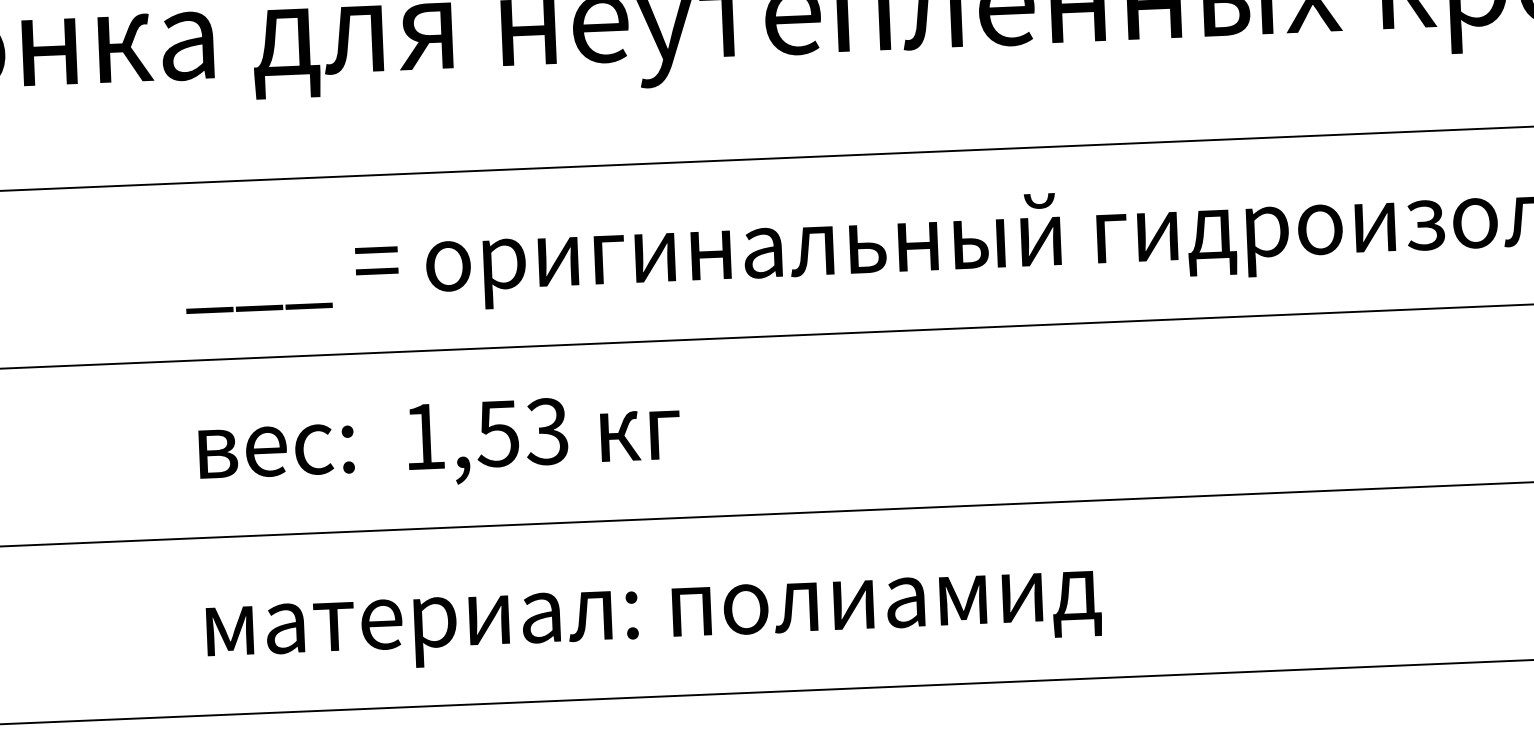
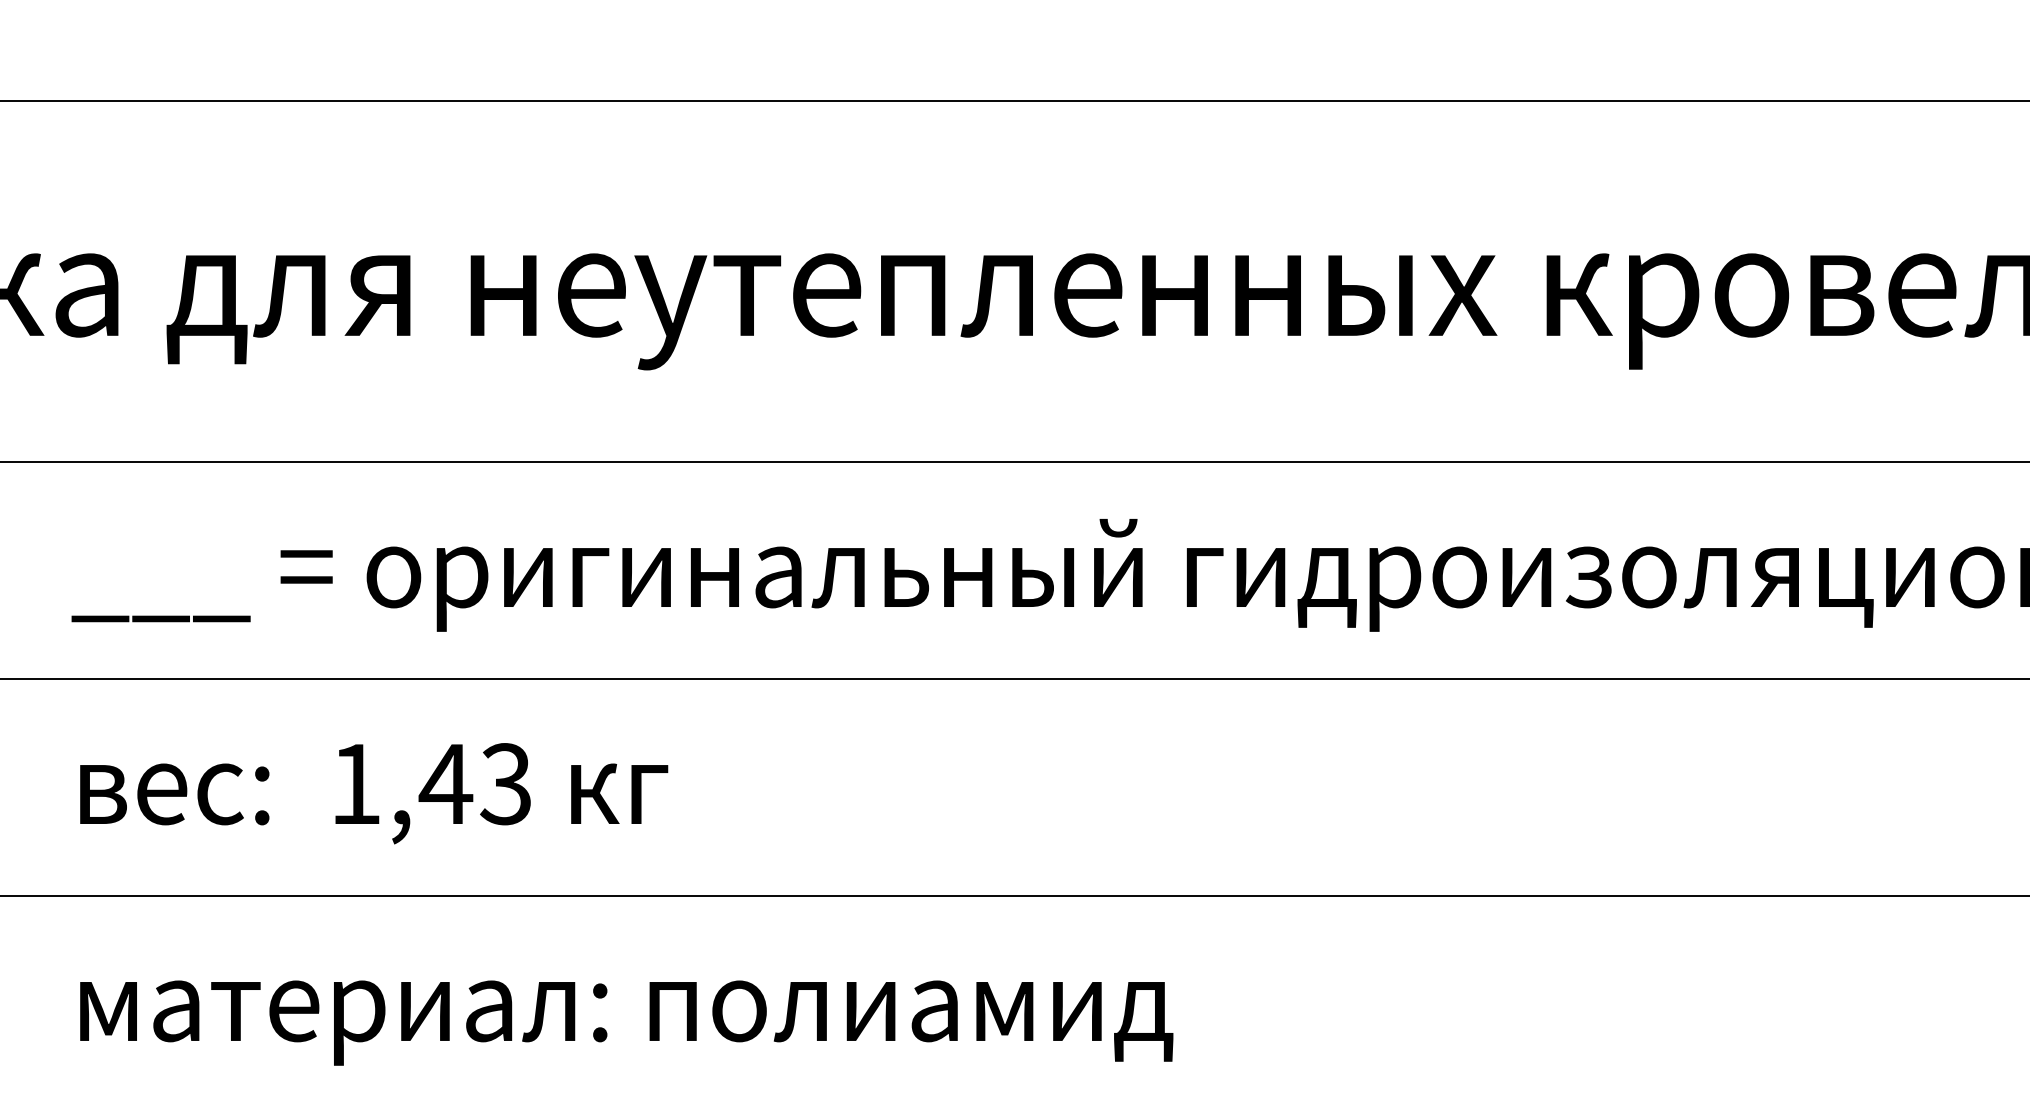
text: (497, 434) -> (445, 784), 1,53 -> 1,43

